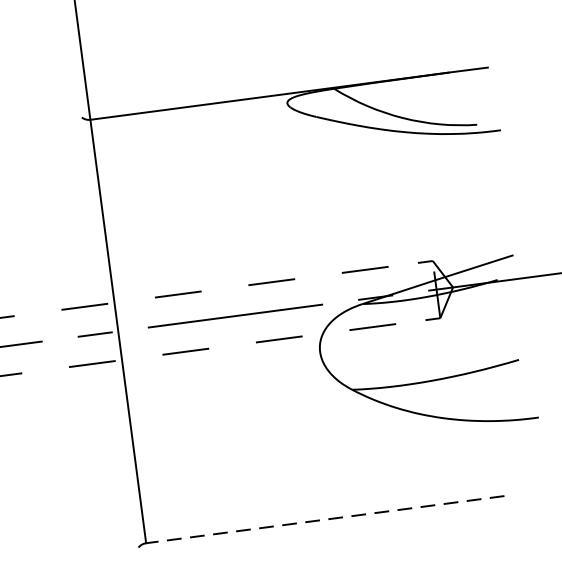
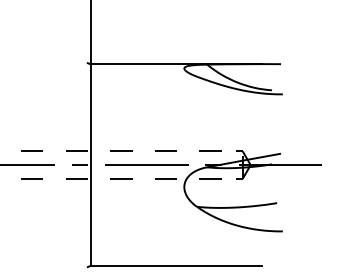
line: (323, 520) -> (175, 266), dashed -> solid

